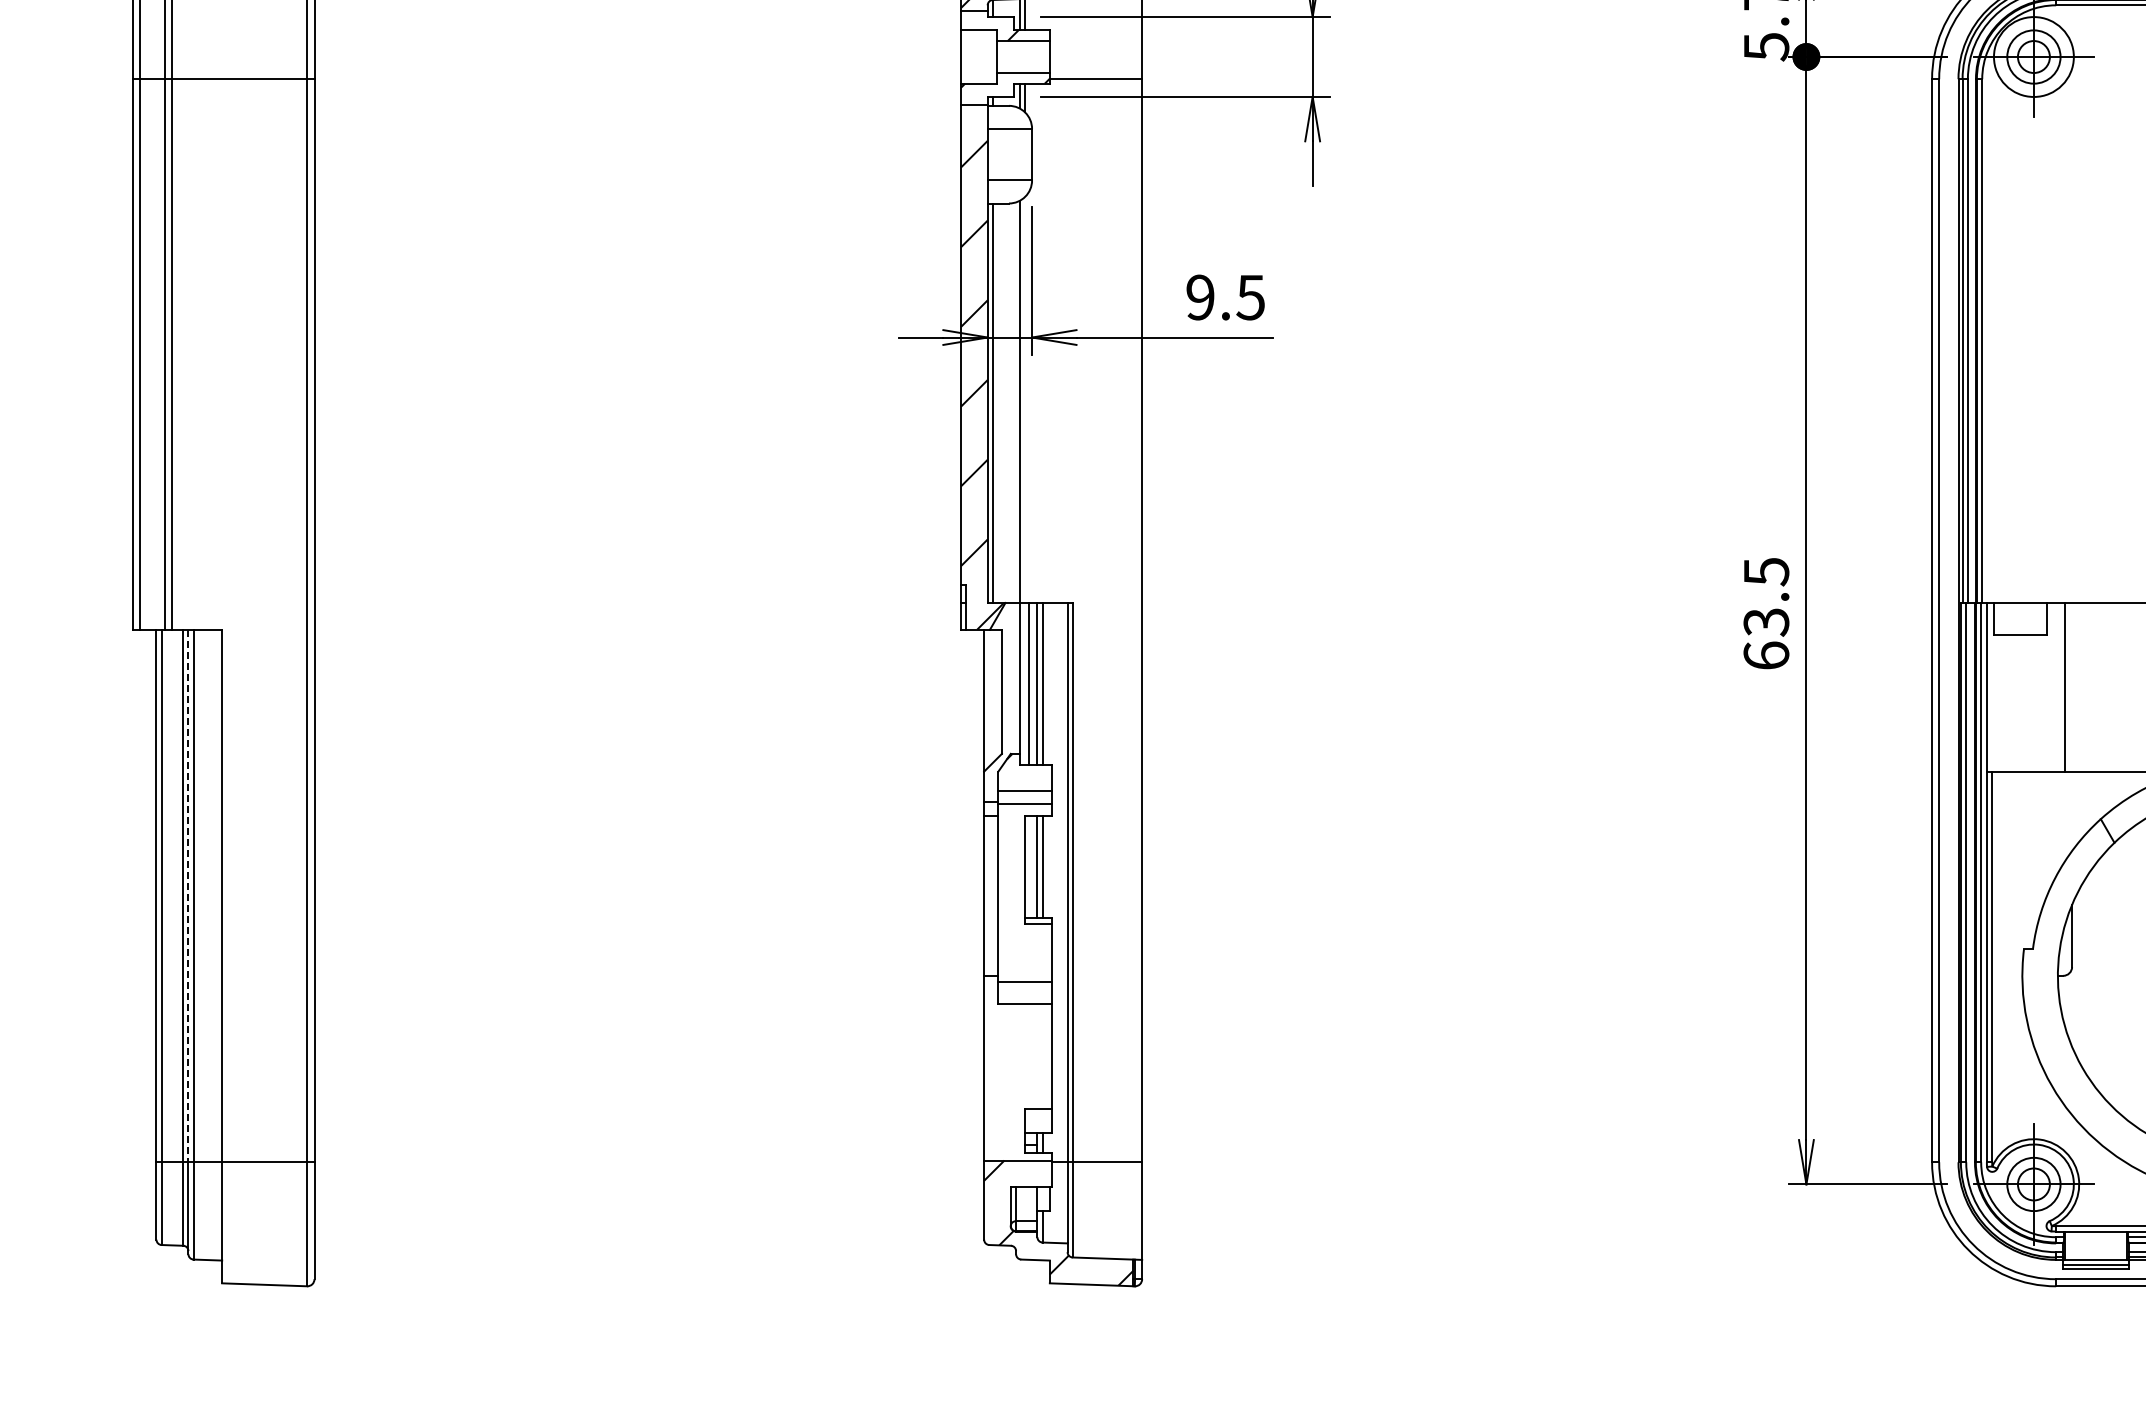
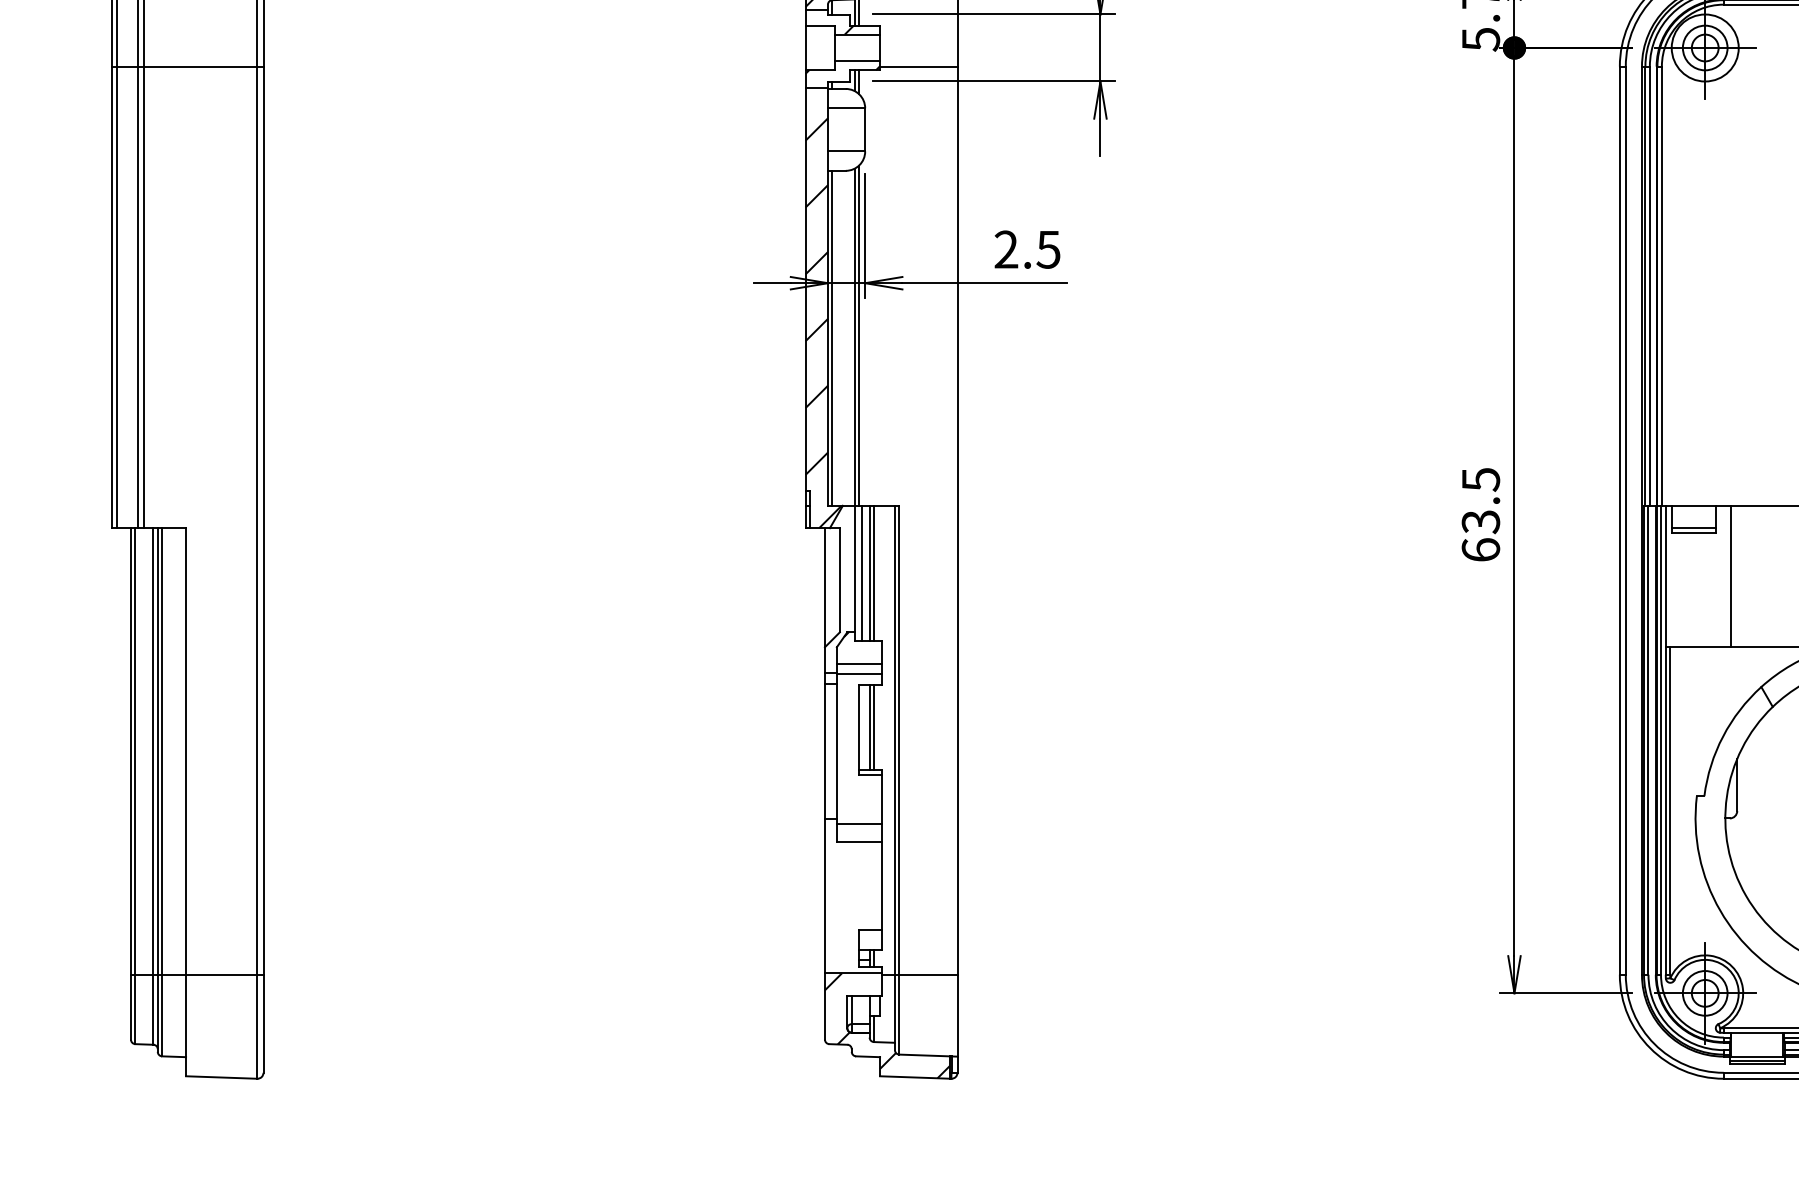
text: (1200, 297) -> (1006, 249), 9.5 -> 2.5
line: (1024, 400) -> (858, 336), added
line: (2020, 629) -> (1693, 528), added
line: (188, 896) -> (157, 751), dashed -> solid

